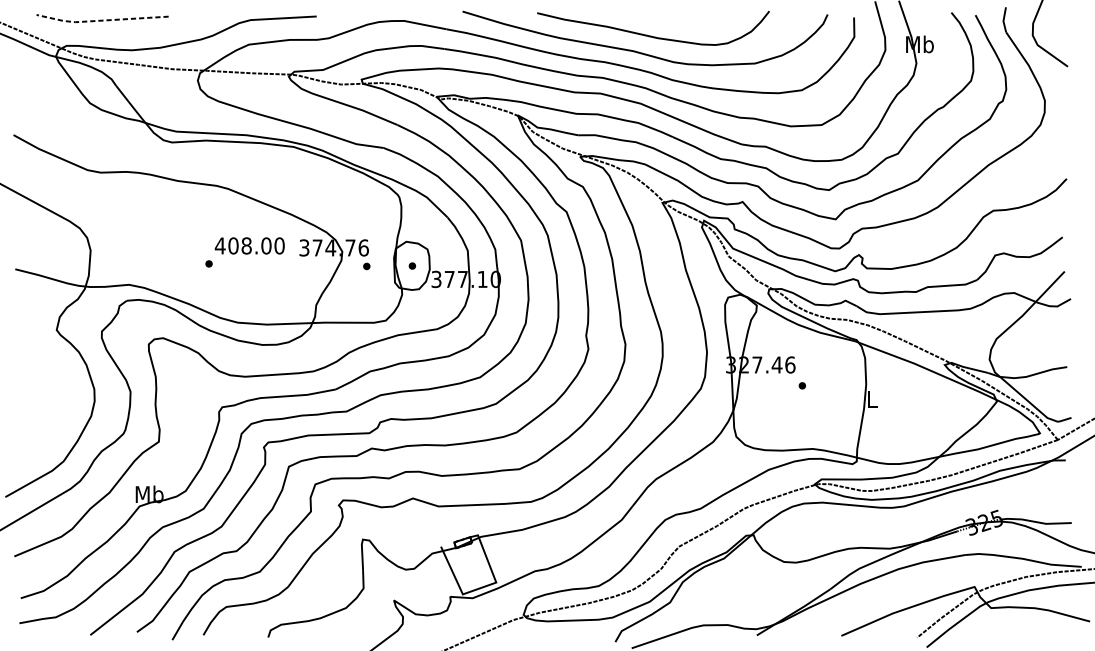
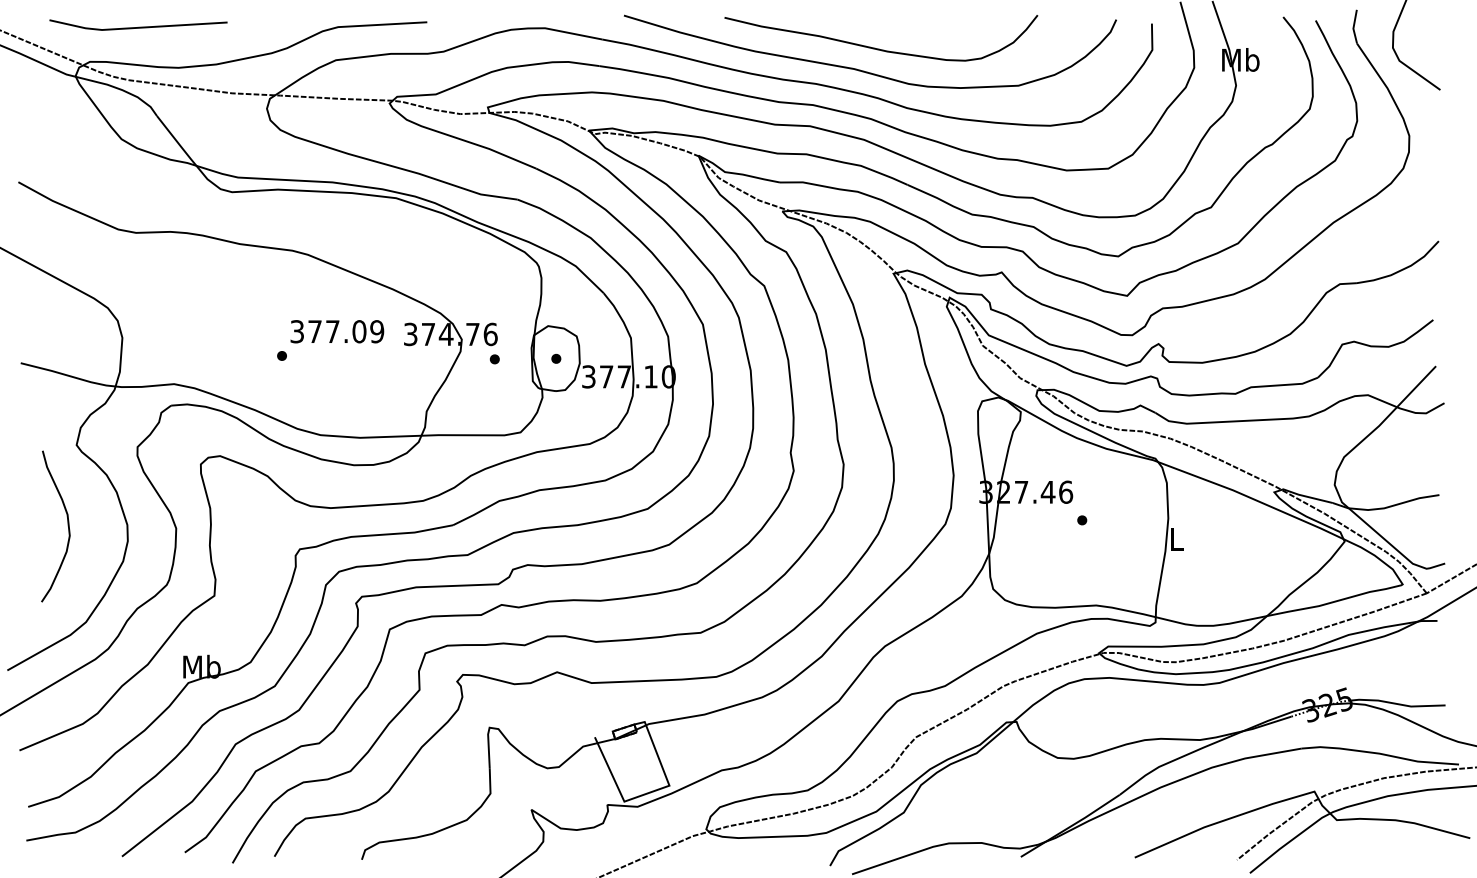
line: (100, 20) -> (135, 27), dashed -> solid
text: (249, 245) -> (336, 331), 408.00 -> 377.09
curve: (49, 390) -> (67, 526), added

